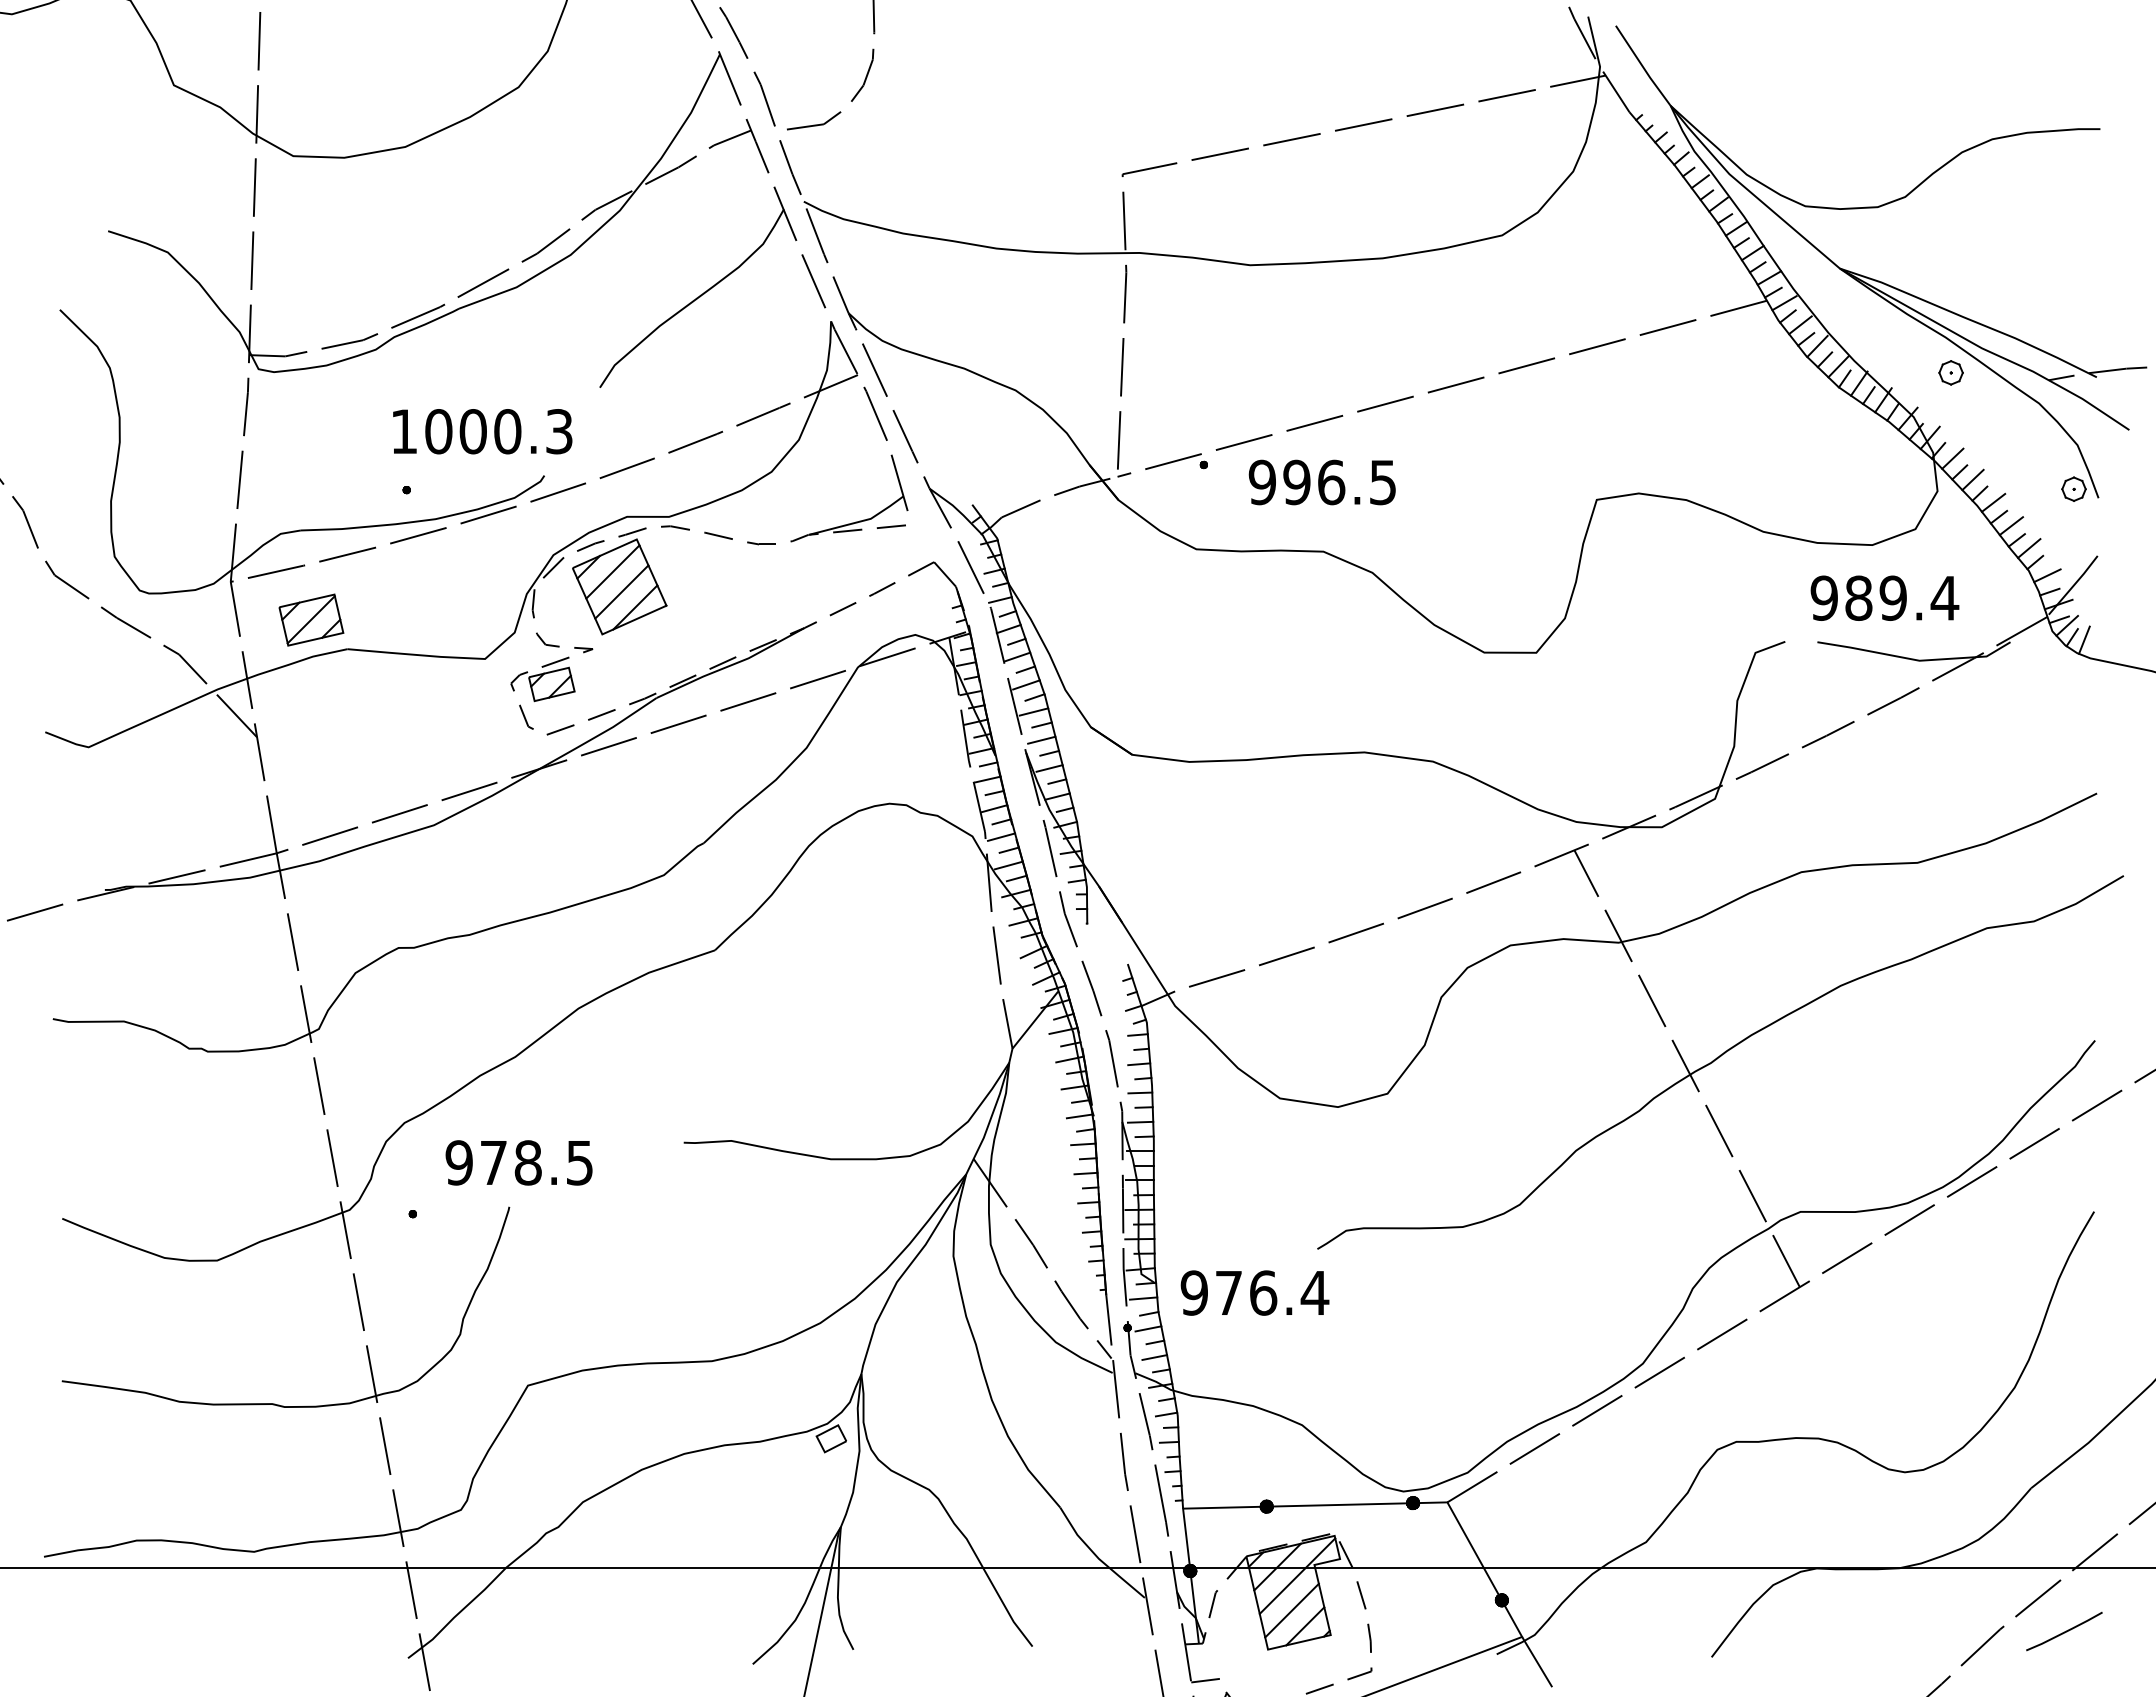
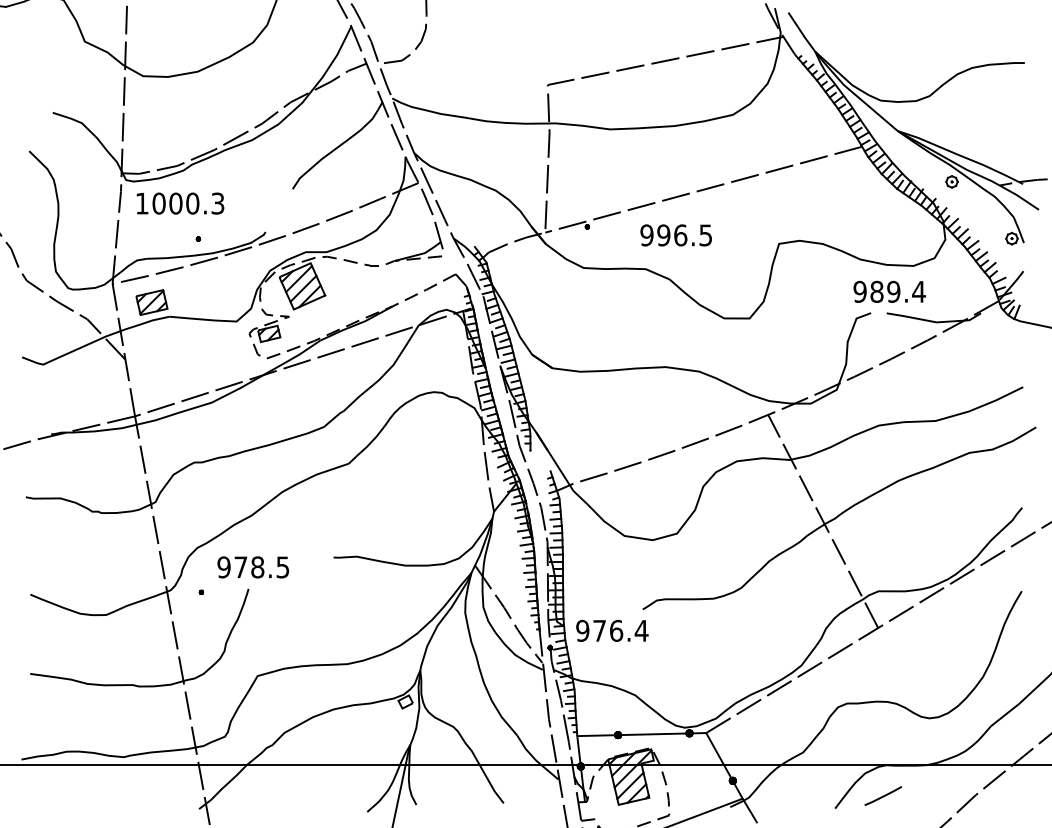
text: (482, 431) -> (180, 203), moved
text: (1320, 482) -> (675, 235), moved
text: (1884, 597) -> (889, 291), moved
line: (2064, 1630) -> (883, 795), moved

